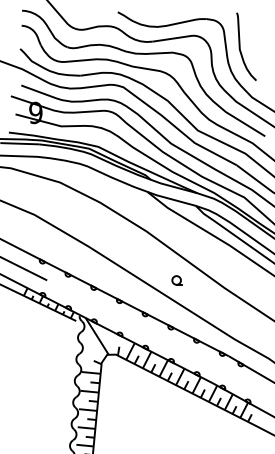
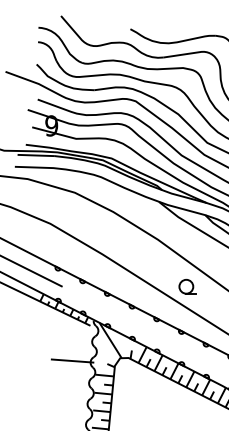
part: (177, 280) -> (187, 286), size x1.67
line: (57, 357) -> (72, 360), added

